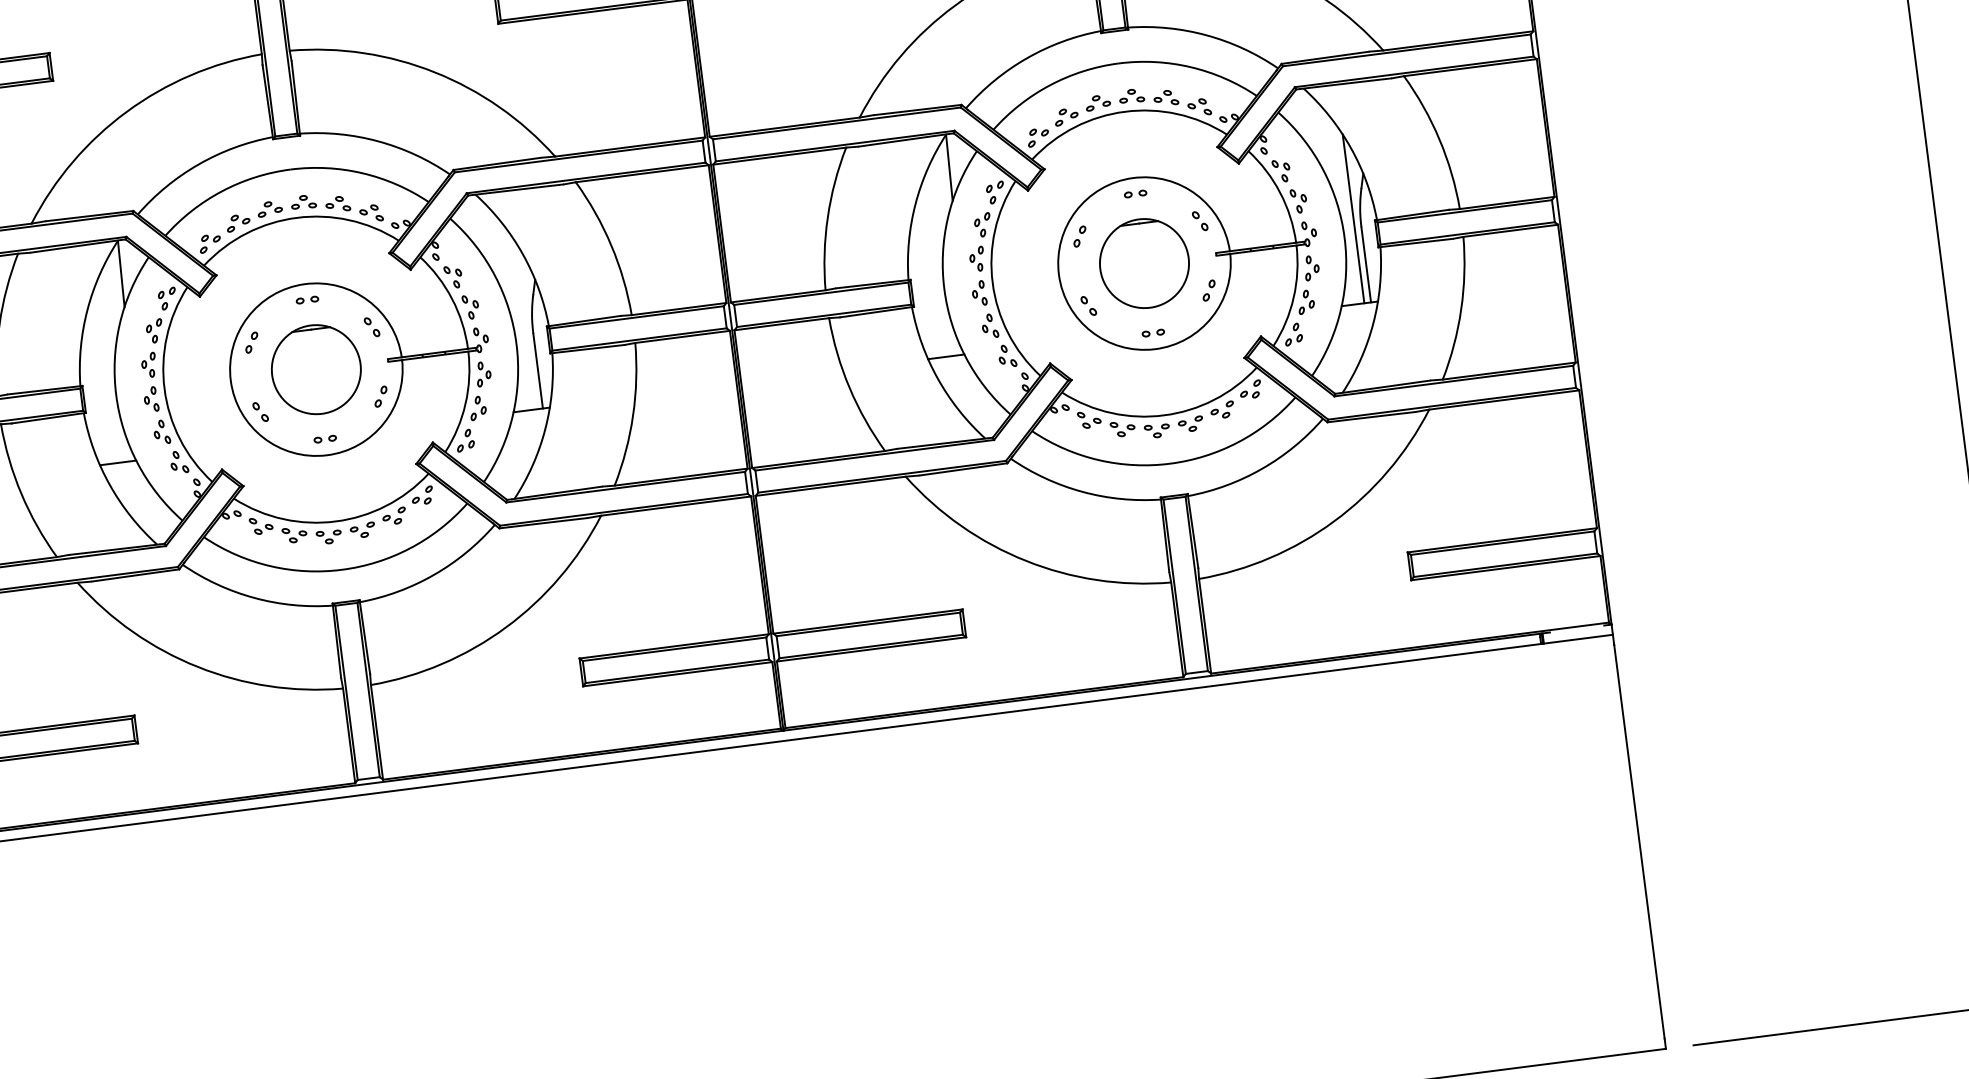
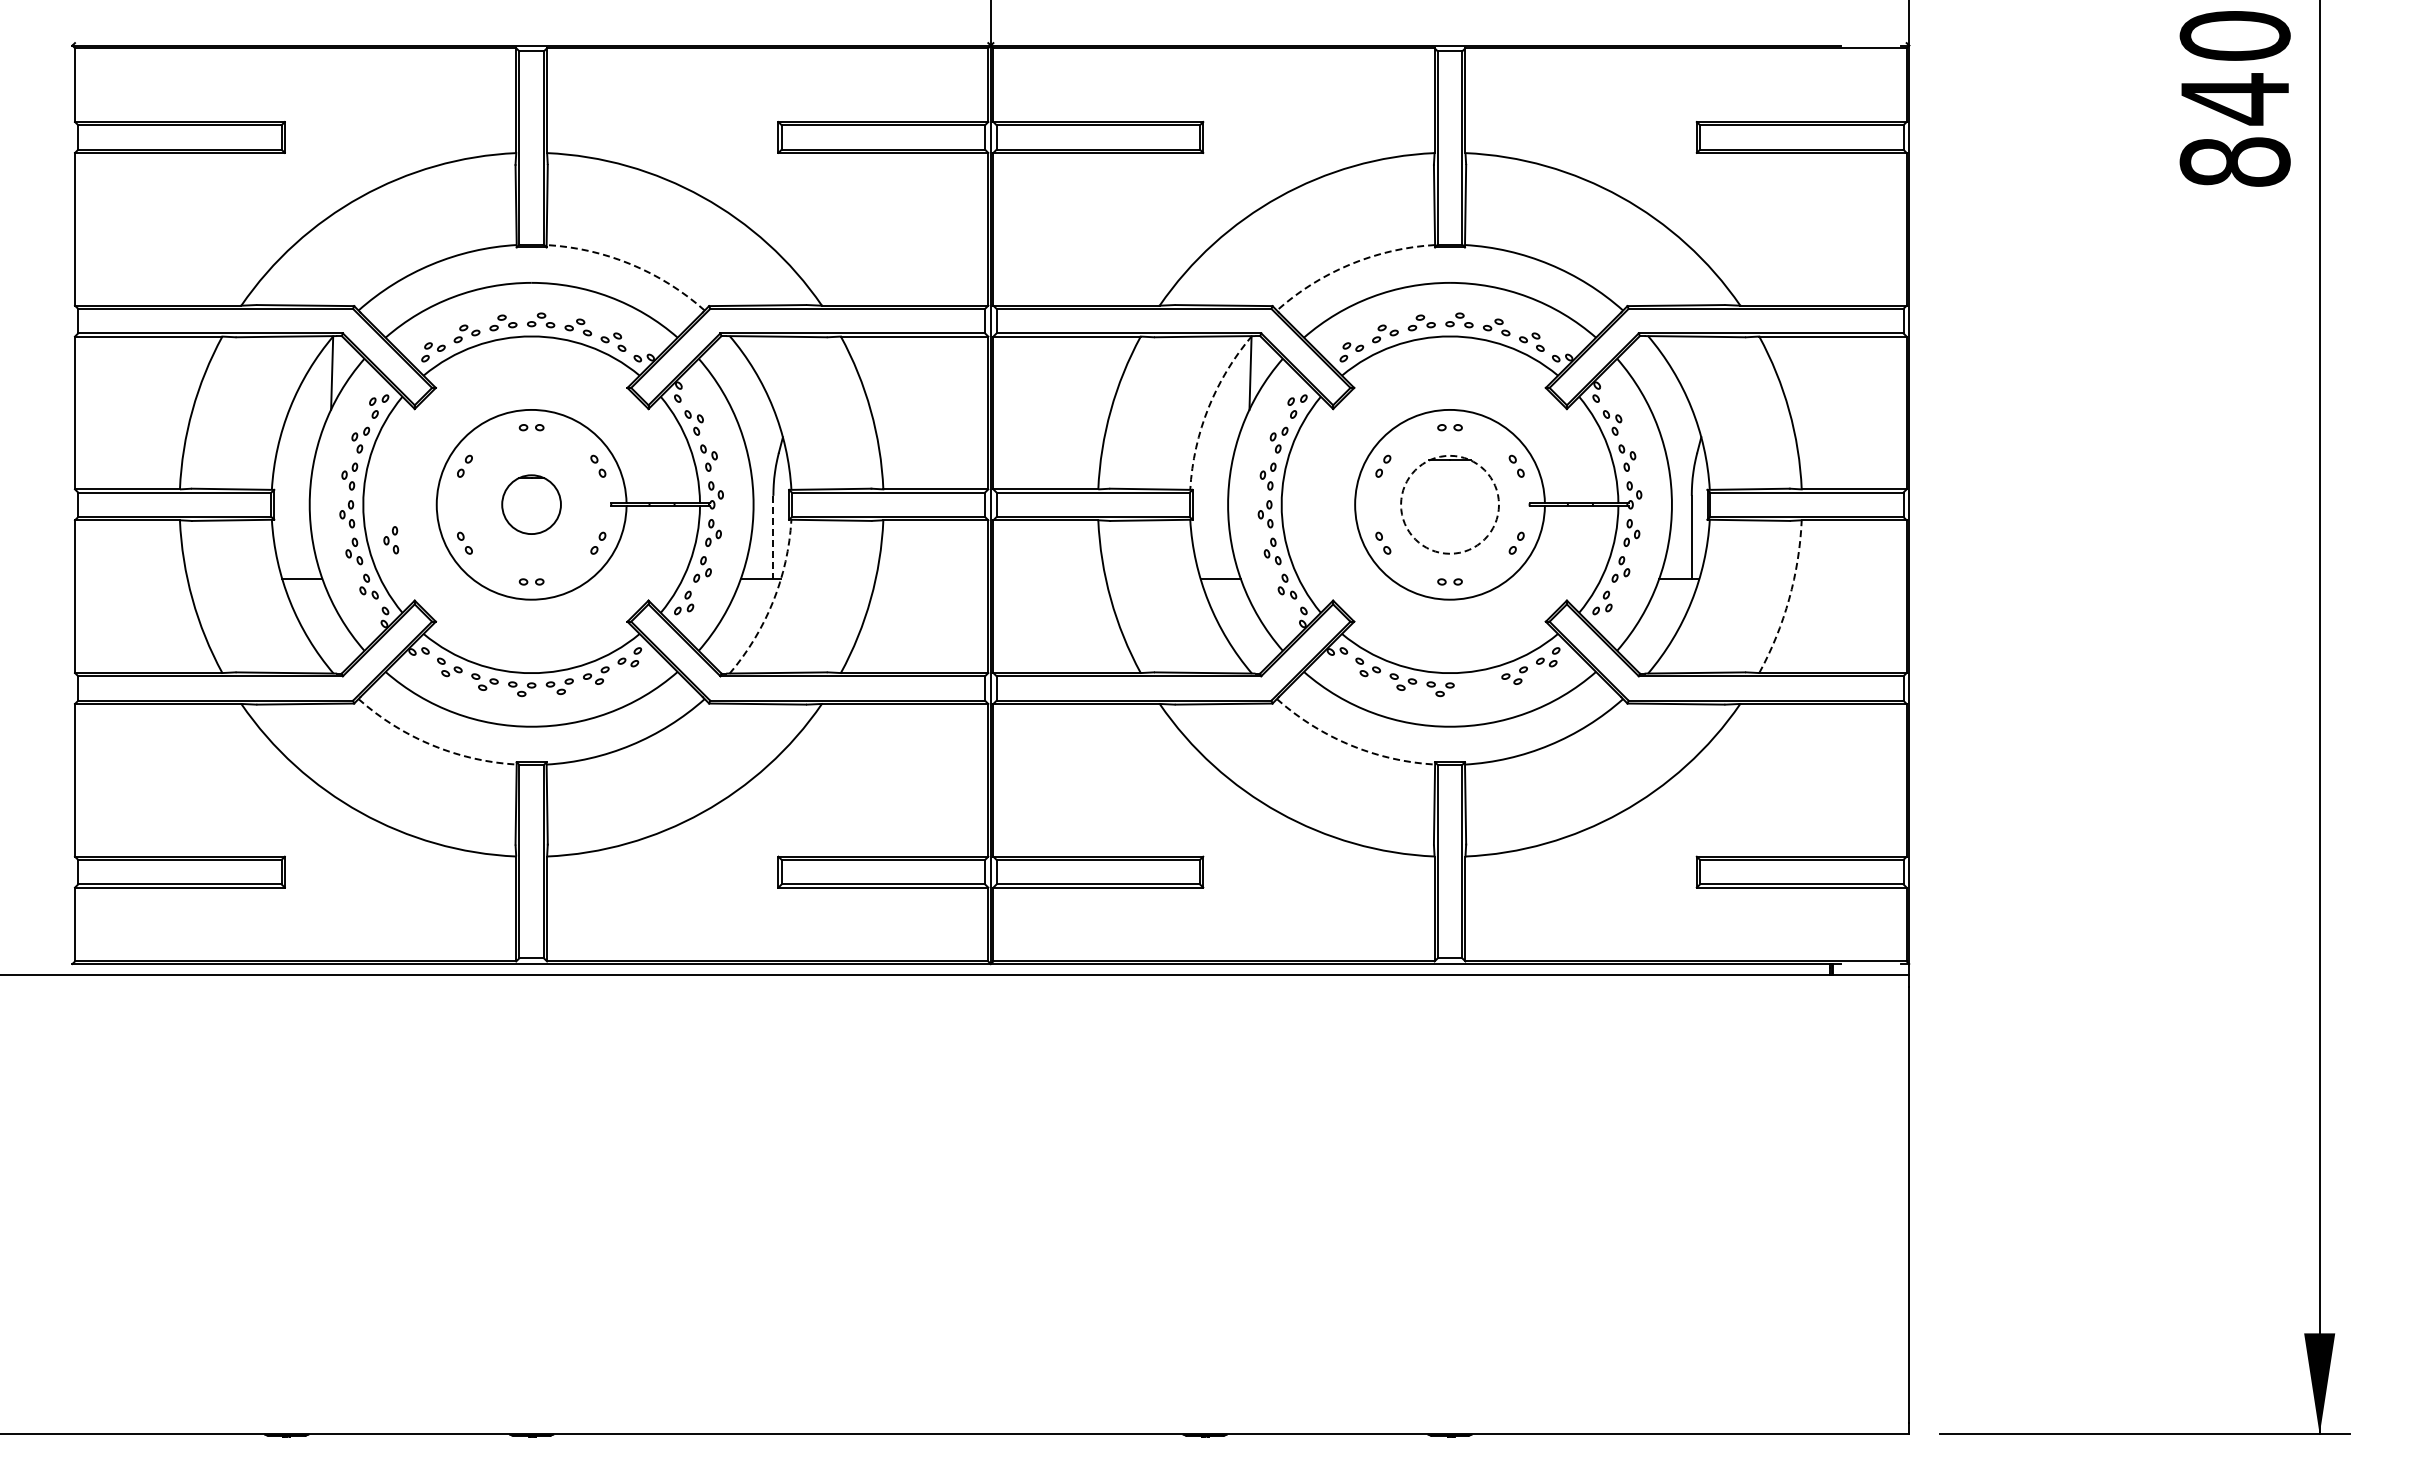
arc: (1026, 58) -> (1350, 264), solid -> dashed
arc: (378, 141) -> (631, 264), solid -> dashed
arc: (915, 203) -> (1208, 407), solid -> dashed
line: (1353, 218) -> (1684, 484), removed
circle: (1144, 263) -> (1450, 504), solid -> dashed
arc: (1461, 309) -> (1789, 599), solid -> dashed
part: (316, 369) -> (531, 504), size x0.6
line: (538, 371) -> (773, 537), solid -> dashed
part: (194, 418) -> (391, 540), added
part: (1191, 424) -> (1478, 686), removed
arc: (545, 428) -> (773, 601), solid -> dashed
arc: (1082, 492) -> (1350, 745), solid -> dashed
arc: (254, 598) -> (432, 745), solid -> dashed

